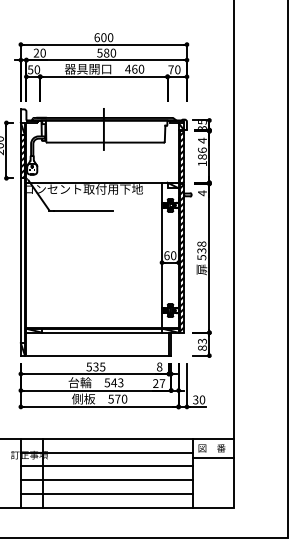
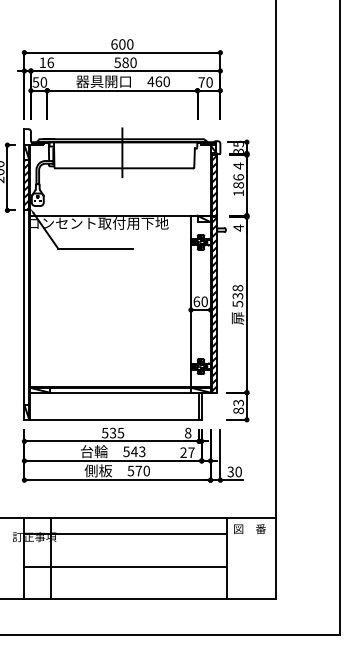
text: (39, 52) -> (46, 62), 20 -> 16
line: (212, 458) -> (250, 540), removed
line: (106, 466) -> (125, 550), removed
line: (106, 494) -> (125, 583), removed

